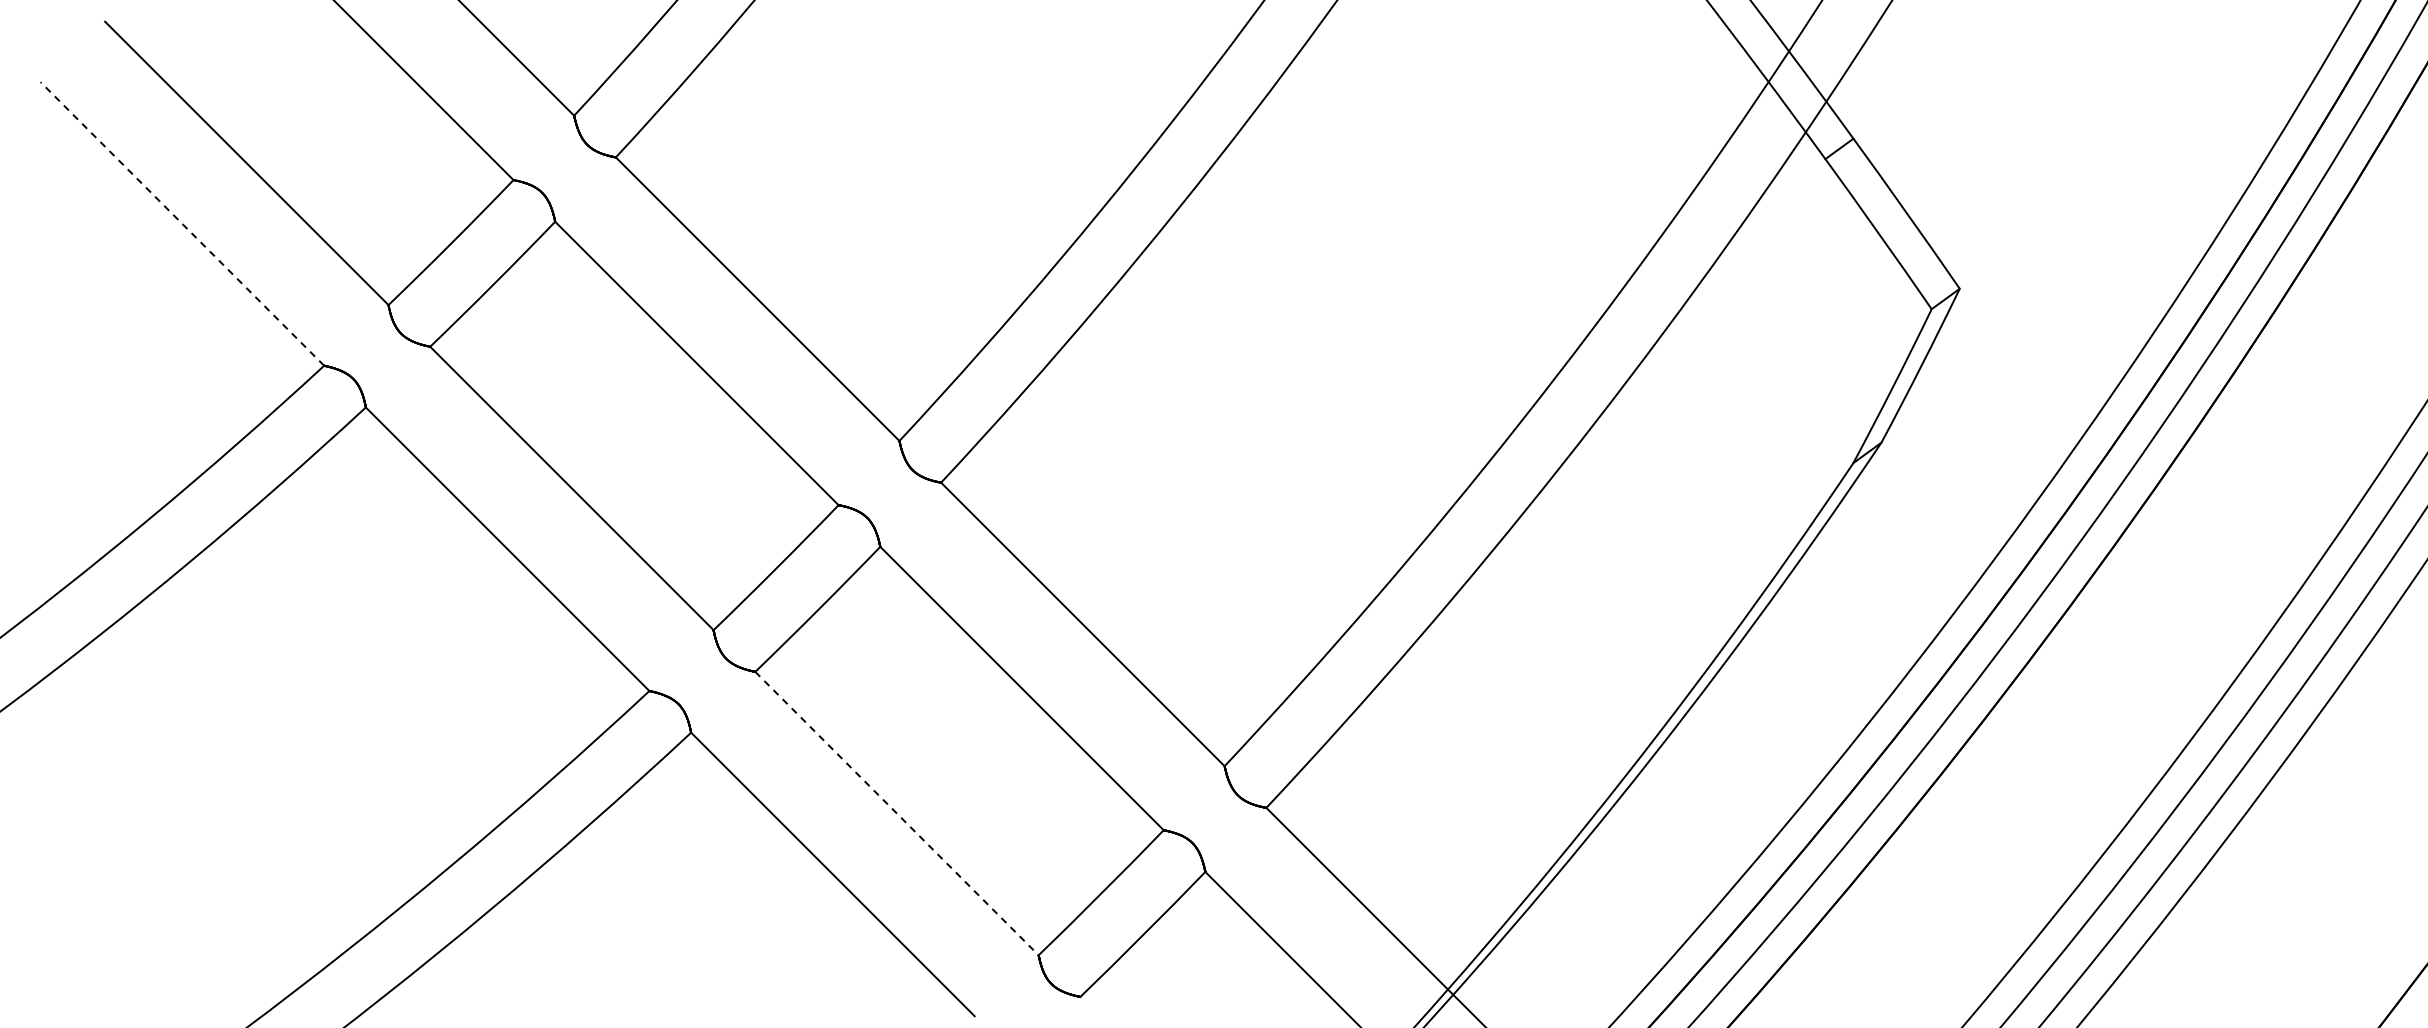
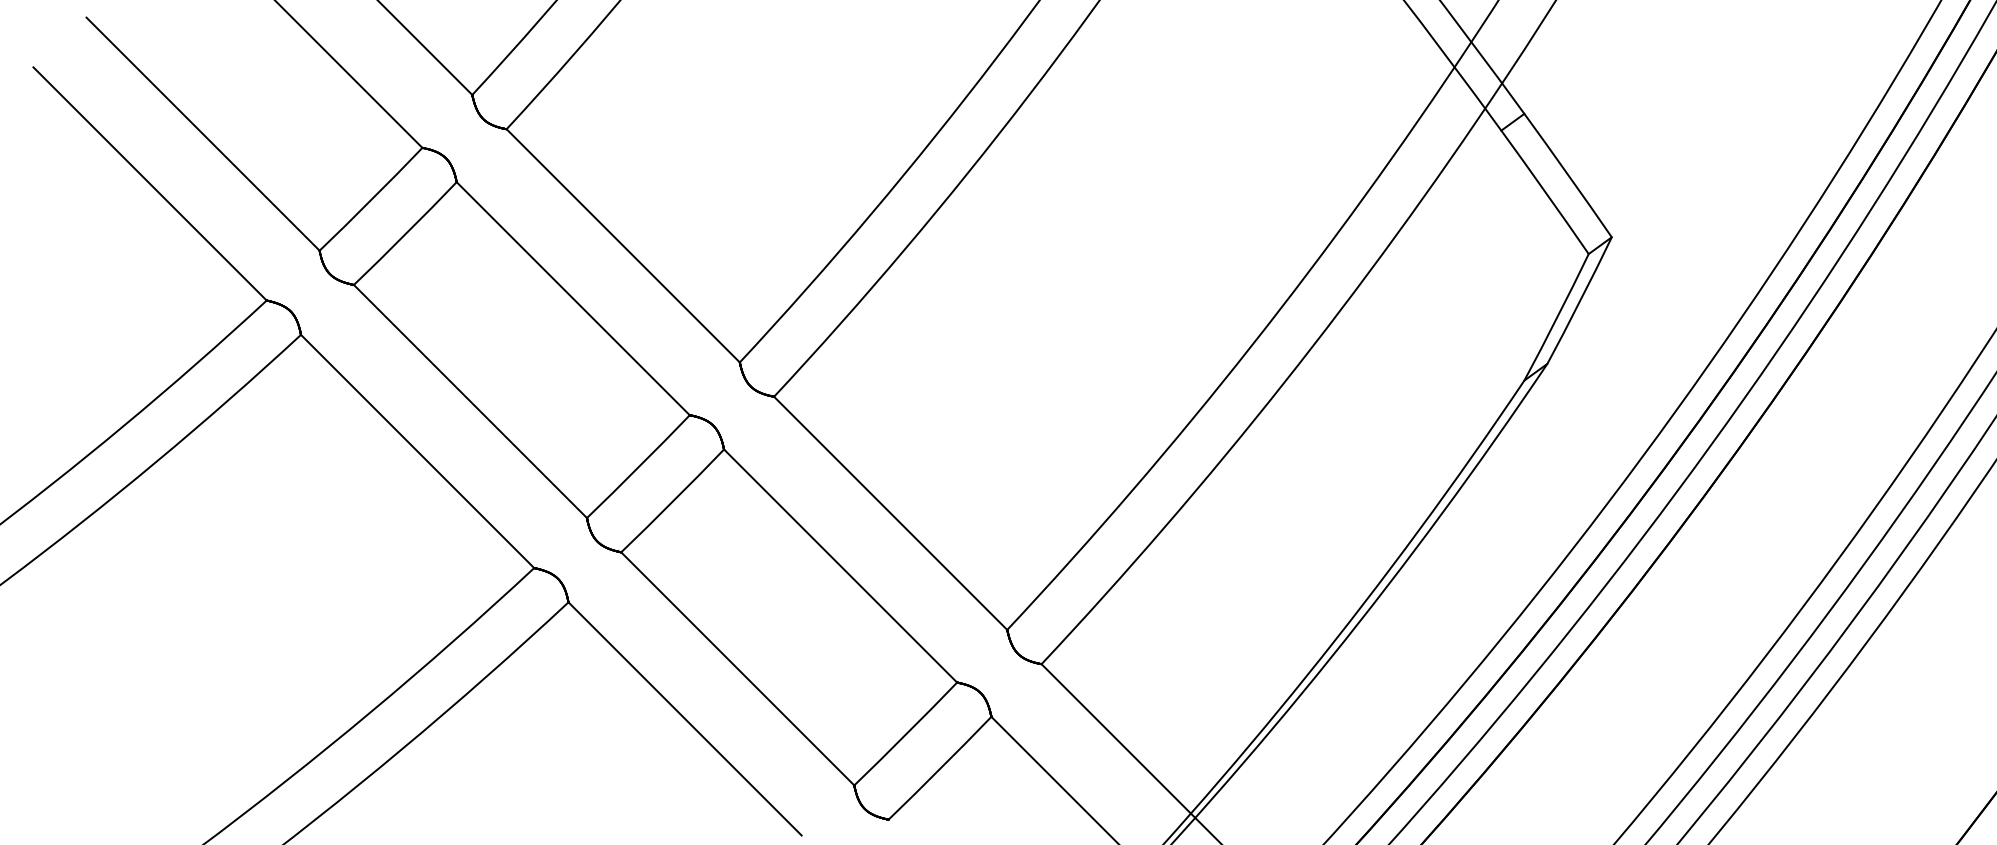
line: (182, 223) -> (150, 183), dashed -> solid
line: (897, 813) -> (738, 668), dashed -> solid

